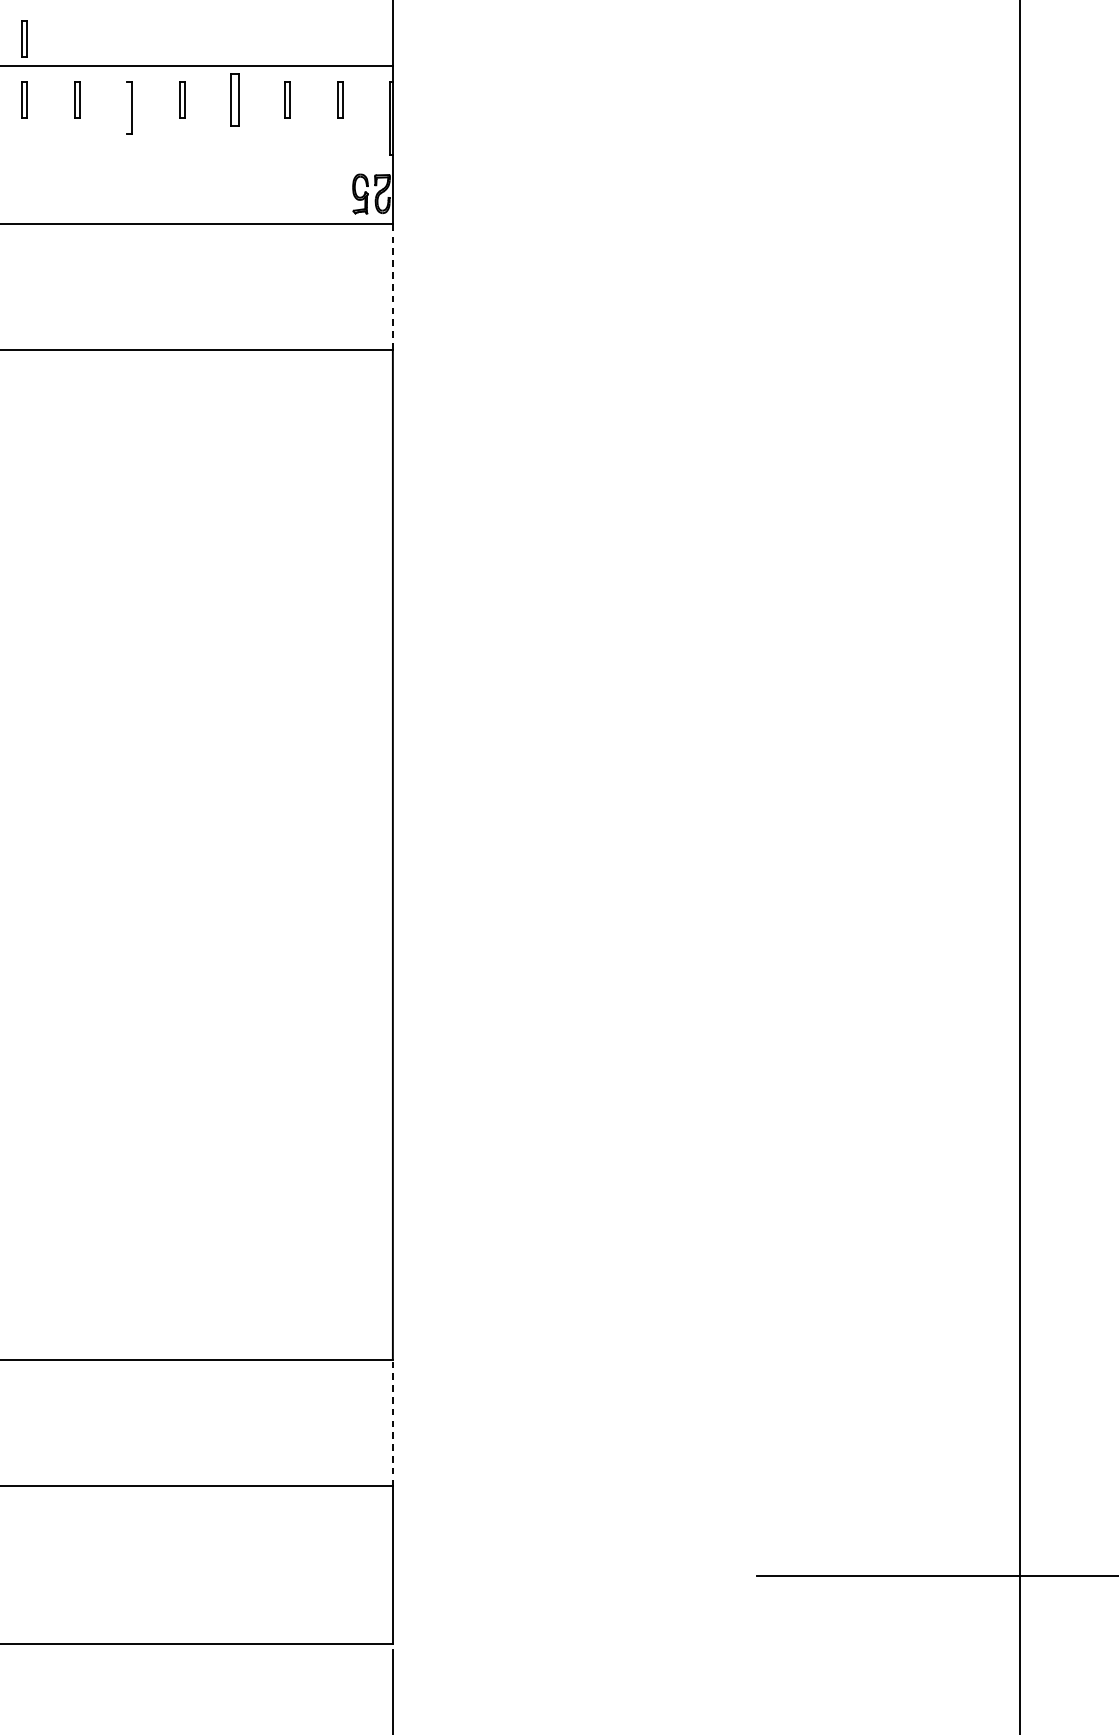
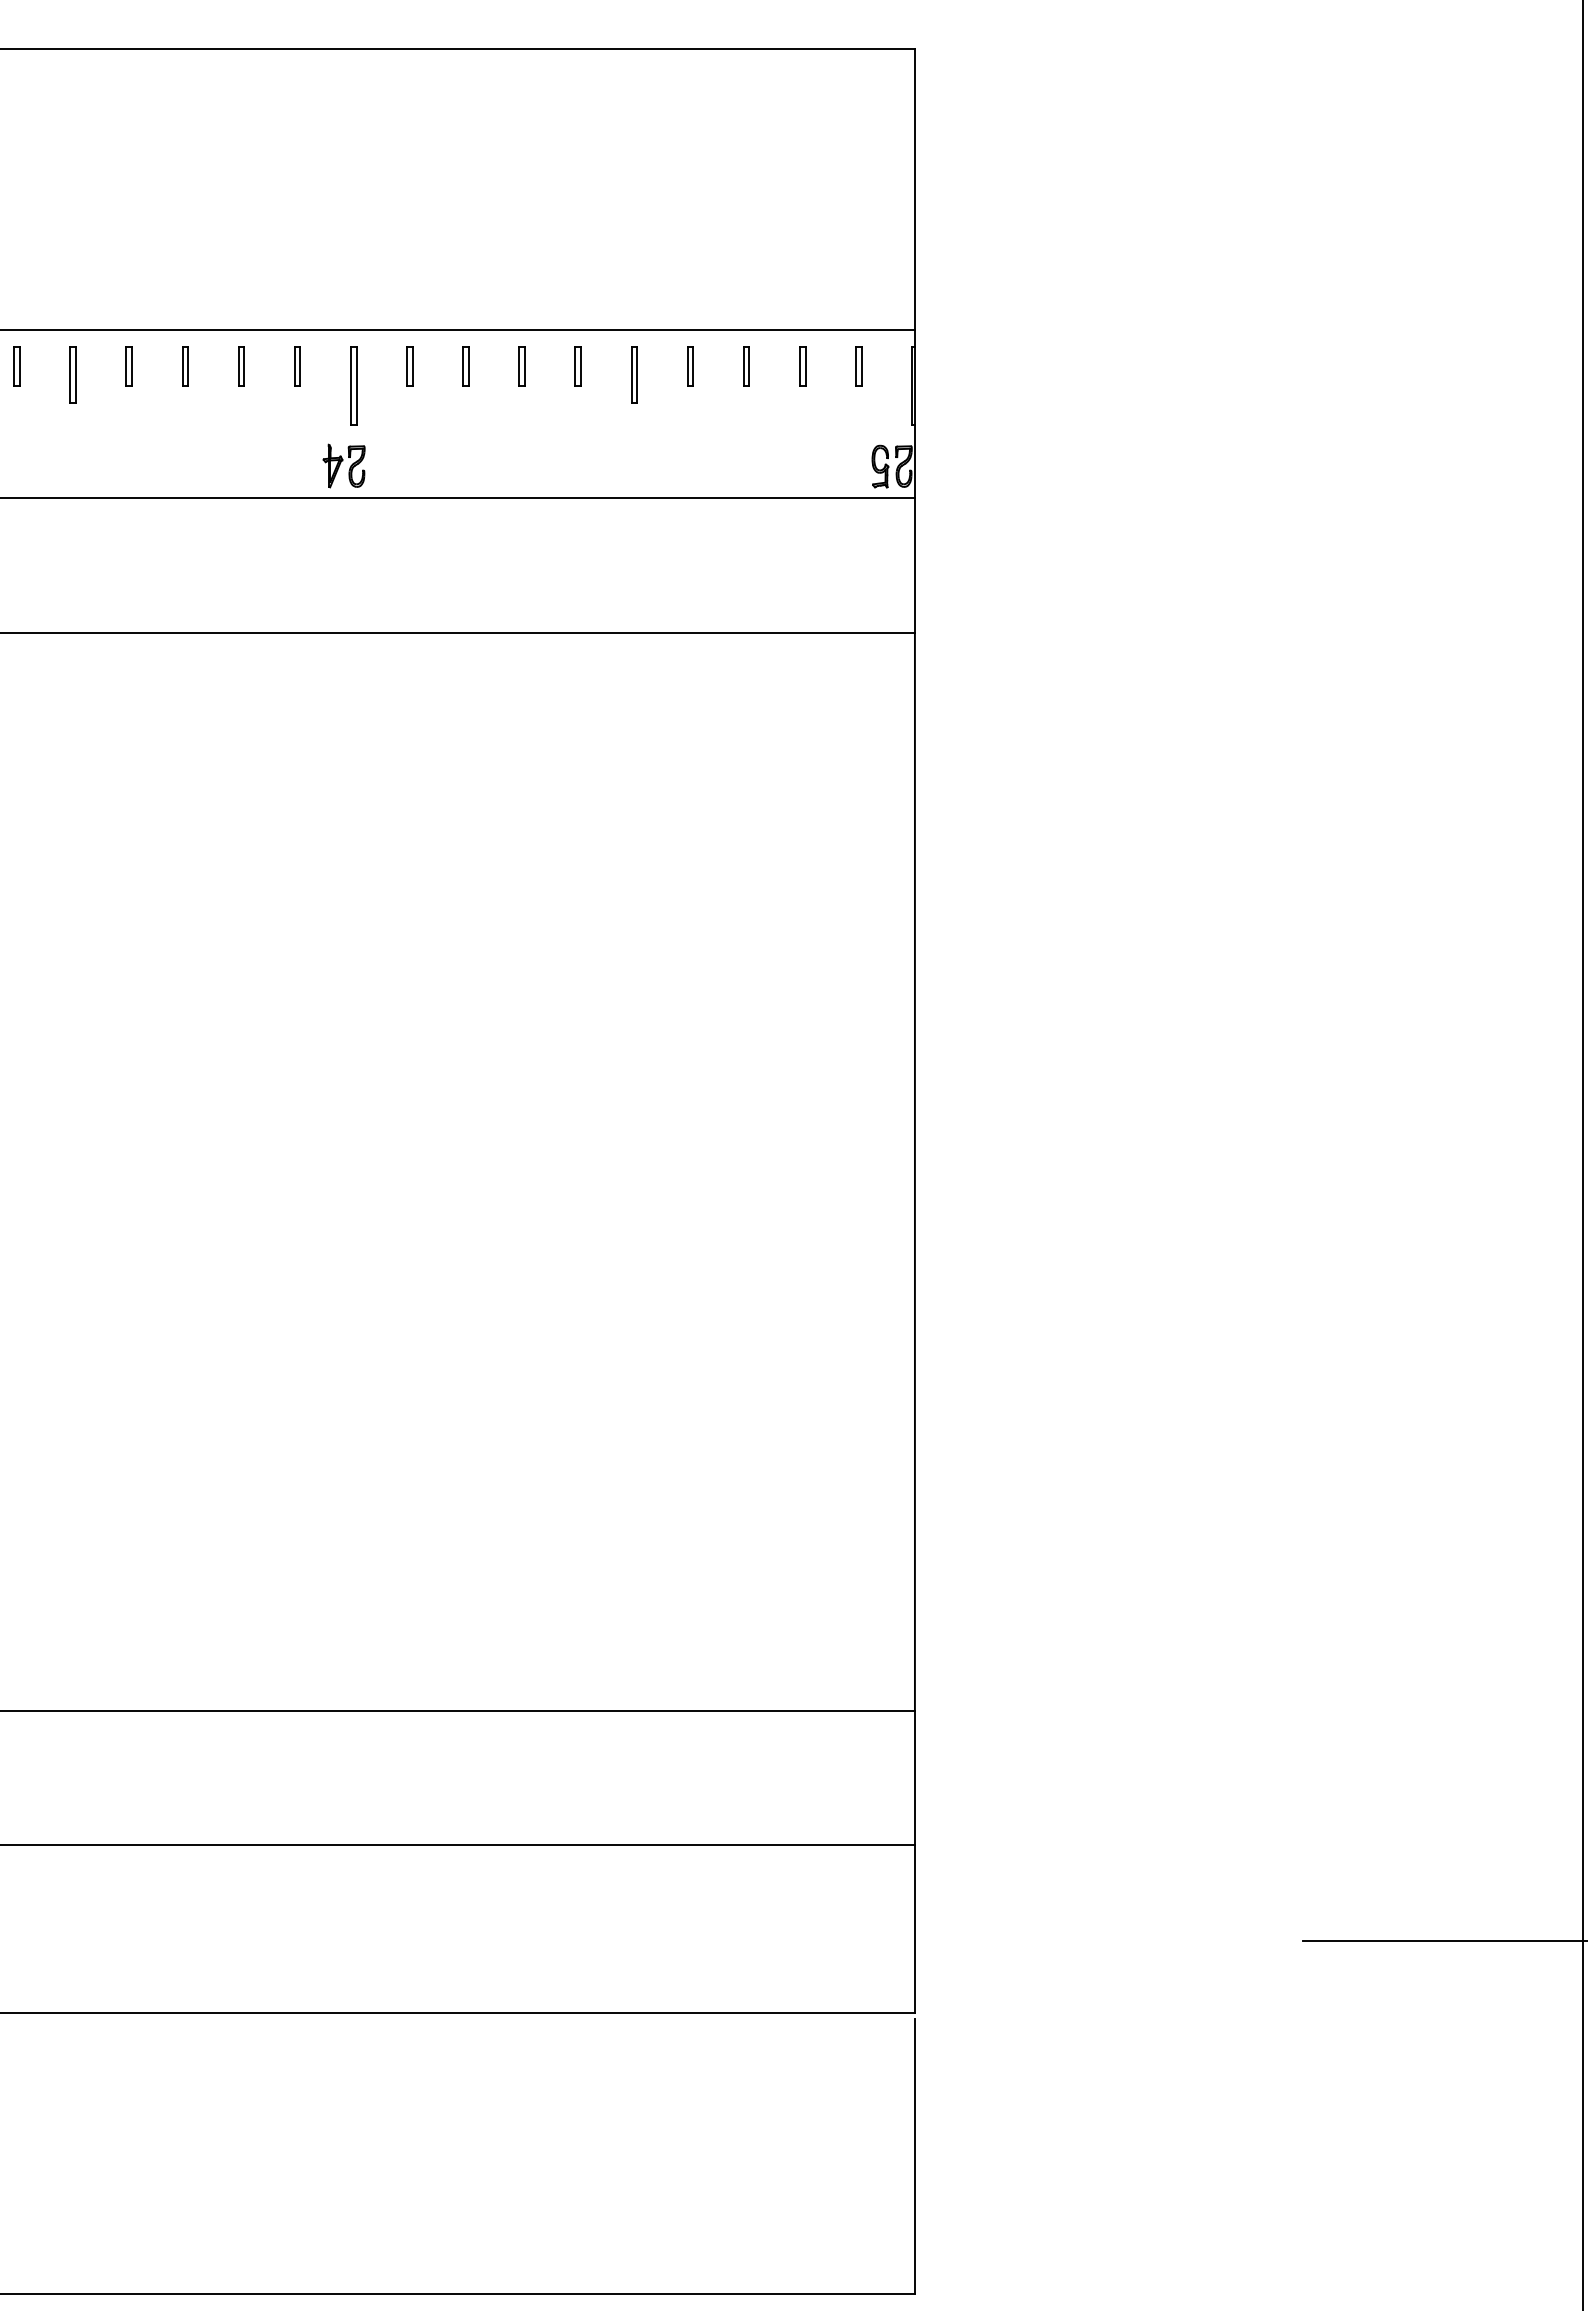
part: (24, 39) -> (521, 301), removed
part: (234, 100) -> (746, 366), size x0.71
line: (127, 107) -> (631, 374), added
line: (392, 285) -> (914, 564), dashed -> solid
line: (392, 1423) -> (914, 1777), dashed -> solid

